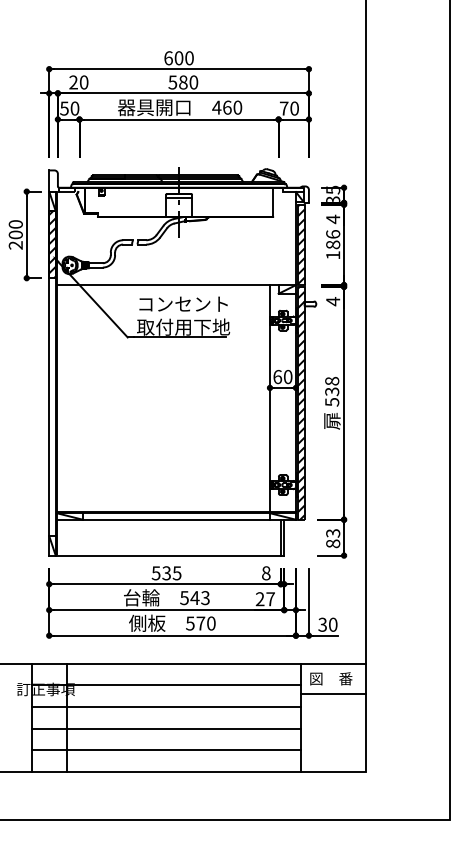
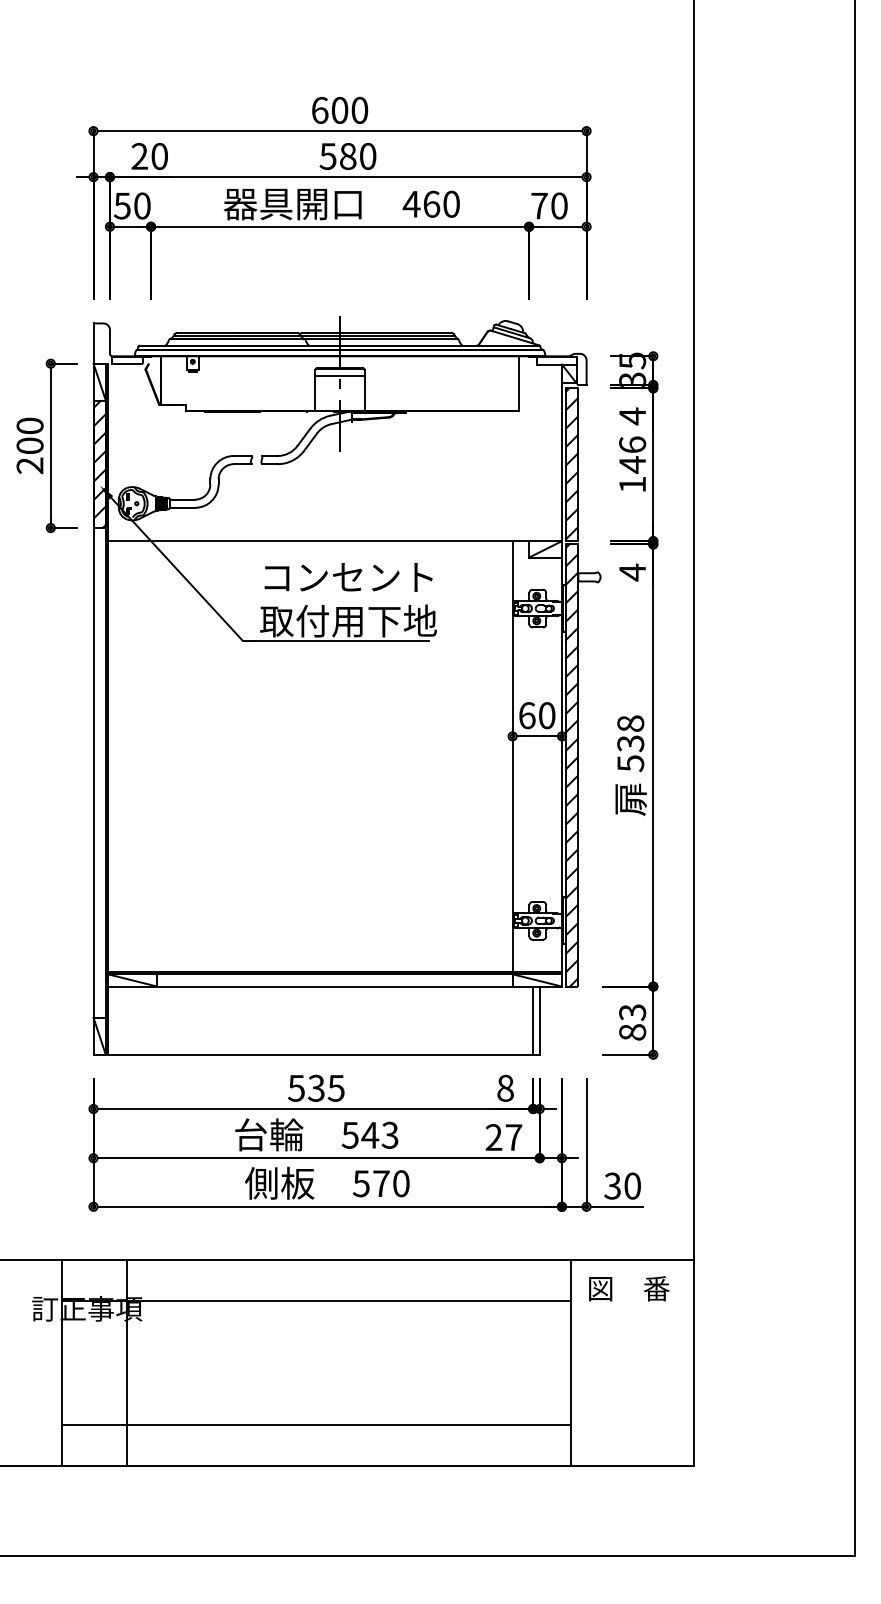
text: (333, 244) -> (633, 464), 186 -> 146
line: (332, 694) -> (631, 1318), removed
line: (166, 707) -> (316, 1343), removed
line: (166, 728) -> (316, 1383), removed

